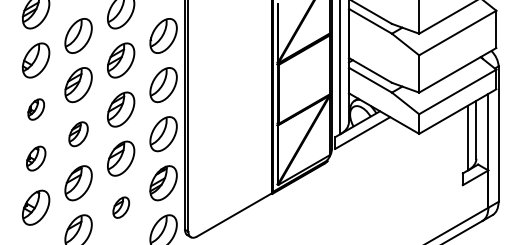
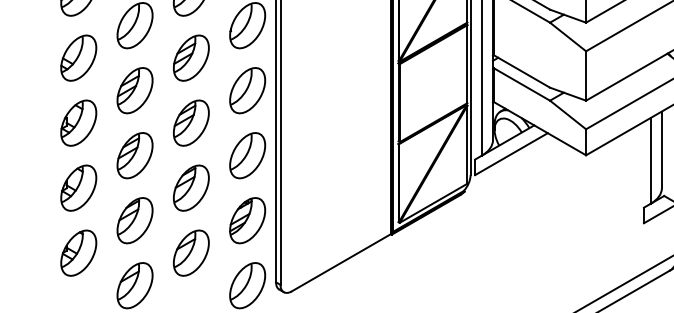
part: (36, 109) -> (79, 123), size x1.67
part: (78, 134) -> (134, 156), size x1.43
part: (36, 158) -> (79, 187), size x1.43
part: (121, 207) -> (191, 252), size x1.67

